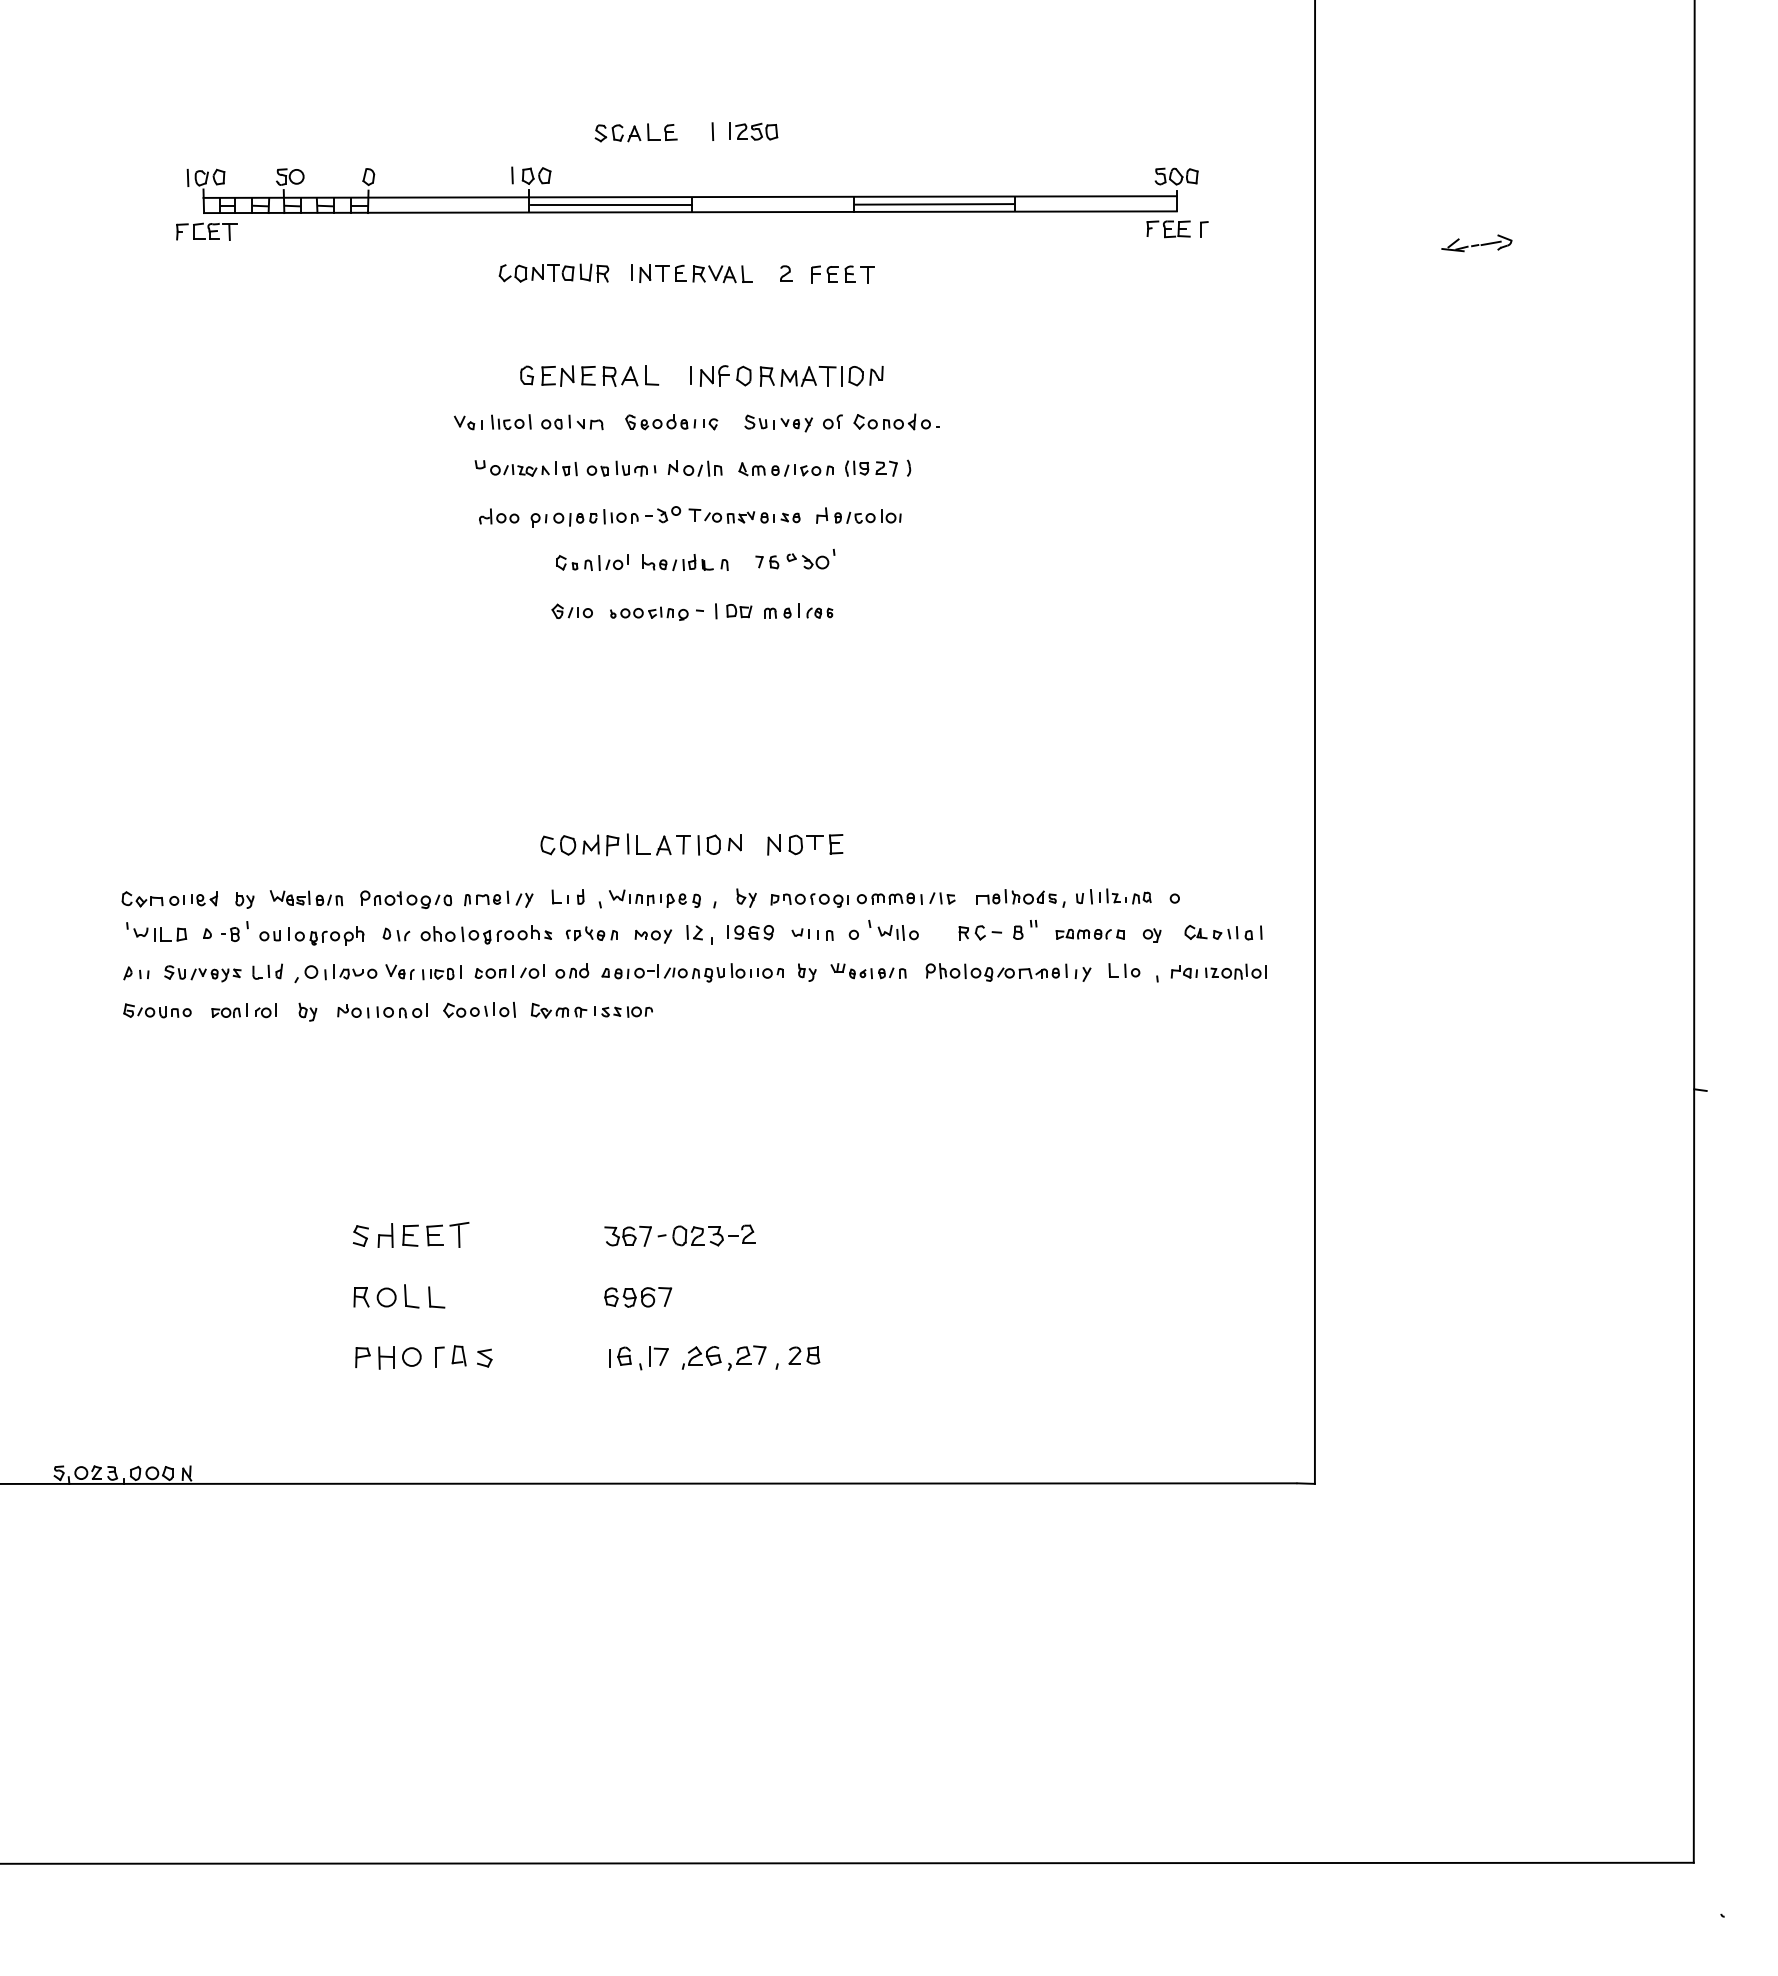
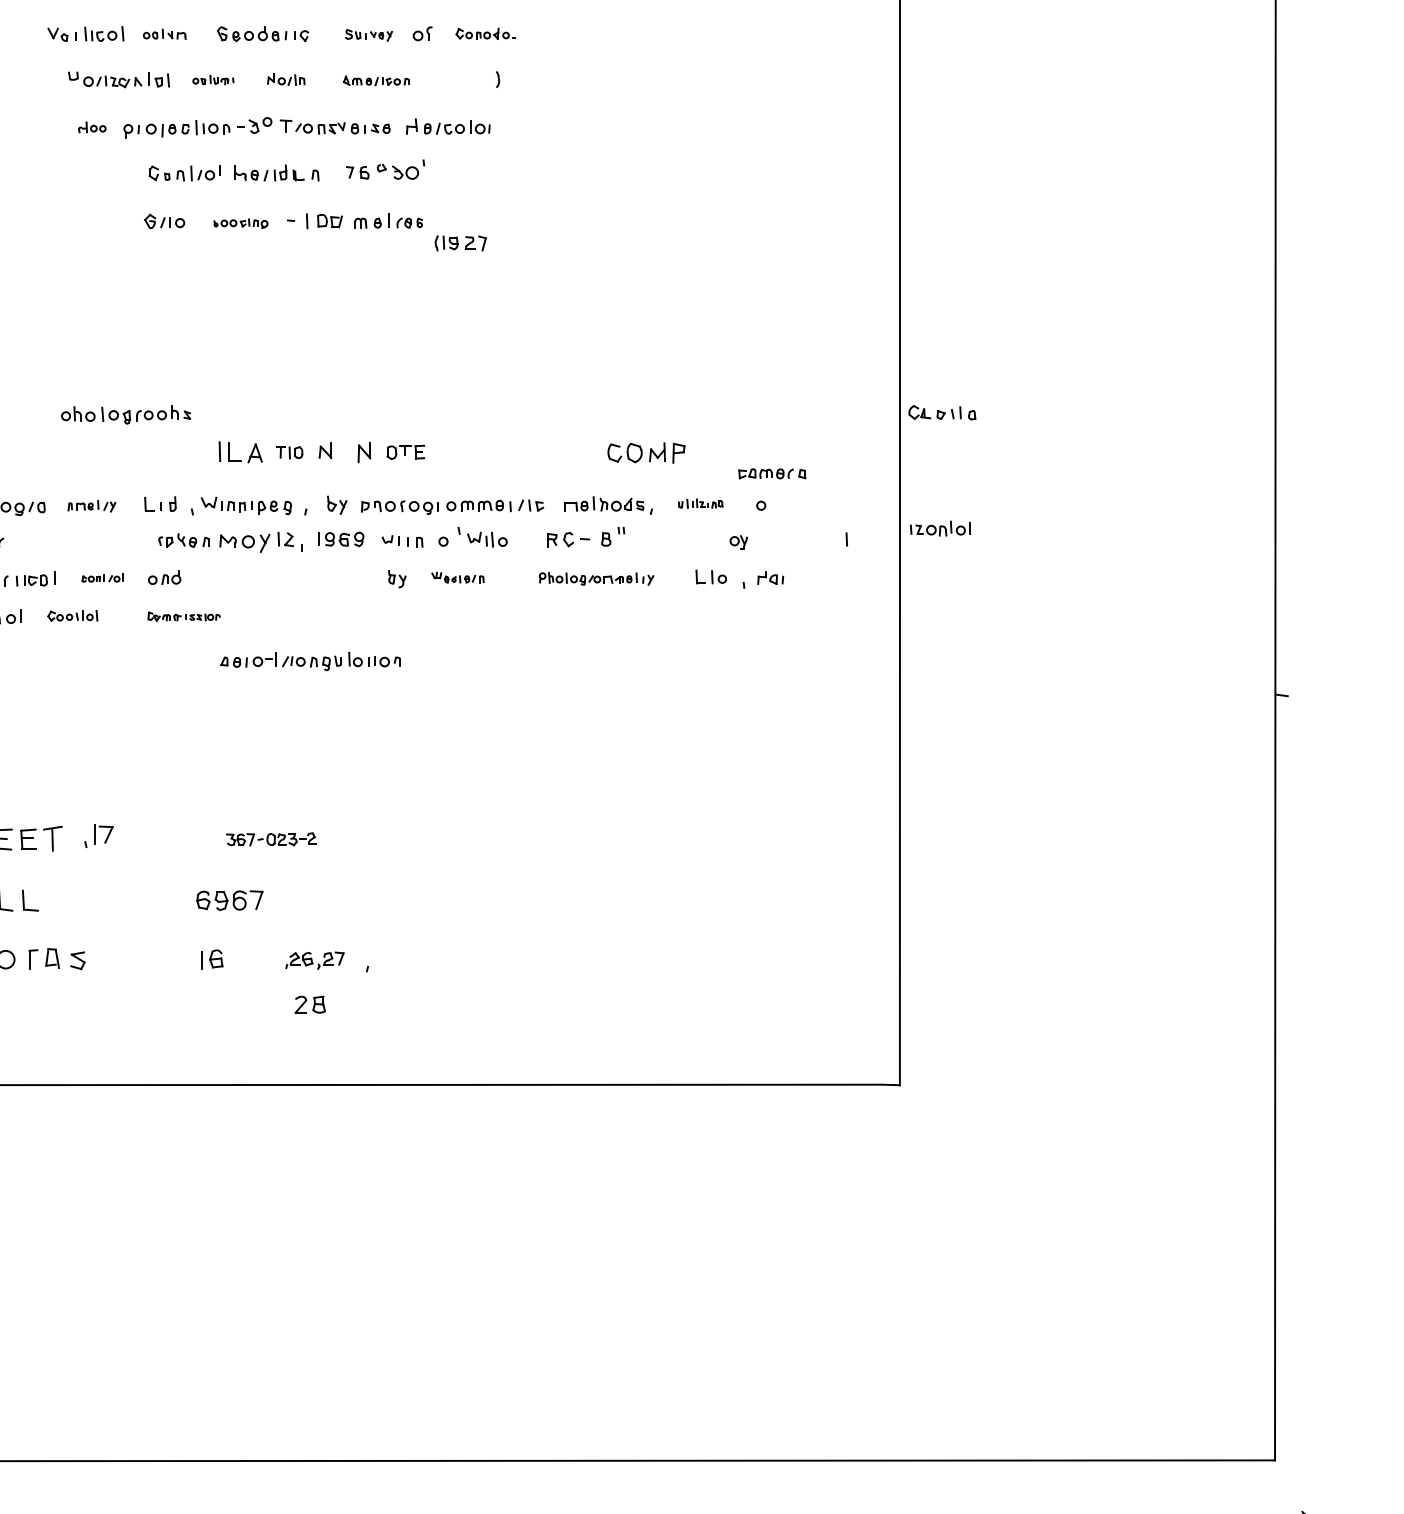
part: (896, 421) -> (485, 33), size x0.7
part: (572, 422) -> (164, 34), size x0.7
part: (778, 423) -> (368, 35), size x0.7
part: (621, 468) -> (213, 79), size x0.6
part: (694, 468) -> (285, 79), size x0.7
part: (871, 468) -> (460, 243), moved
part: (785, 469) -> (375, 80), size x0.7
part: (499, 516) -> (92, 127), size x0.7
part: (649, 613) -> (241, 223), size x0.7
part: (698, 844) -> (289, 452), size x0.6
part: (815, 844) -> (405, 452), size x0.7
part: (579, 845) -> (646, 453), moved
part: (1113, 896) -> (700, 503), size x0.6
part: (498, 898) -> (91, 505), size x0.7
part: (1218, 932) -> (942, 412), moved
part: (1089, 933) -> (771, 472), moved
part: (485, 934) -> (125, 414), moved
part: (653, 936) -> (245, 543), size x1.4
part: (509, 971) -> (102, 577), size x0.6
part: (868, 971) -> (457, 577), size x0.7
part: (1235, 971) -> (940, 528), moved
part: (692, 972) -> (310, 661), moved
part: (1008, 972) -> (596, 578), size x0.7
part: (479, 1009) -> (72, 615), size x0.7
part: (591, 1010) -> (183, 616), size x0.6
part: (679, 1235) -> (270, 839), size x0.6
part: (804, 1355) -> (310, 1004), moved
part: (723, 1357) -> (314, 960), size x0.7
part: (653, 1358) -> (98, 836), moved

